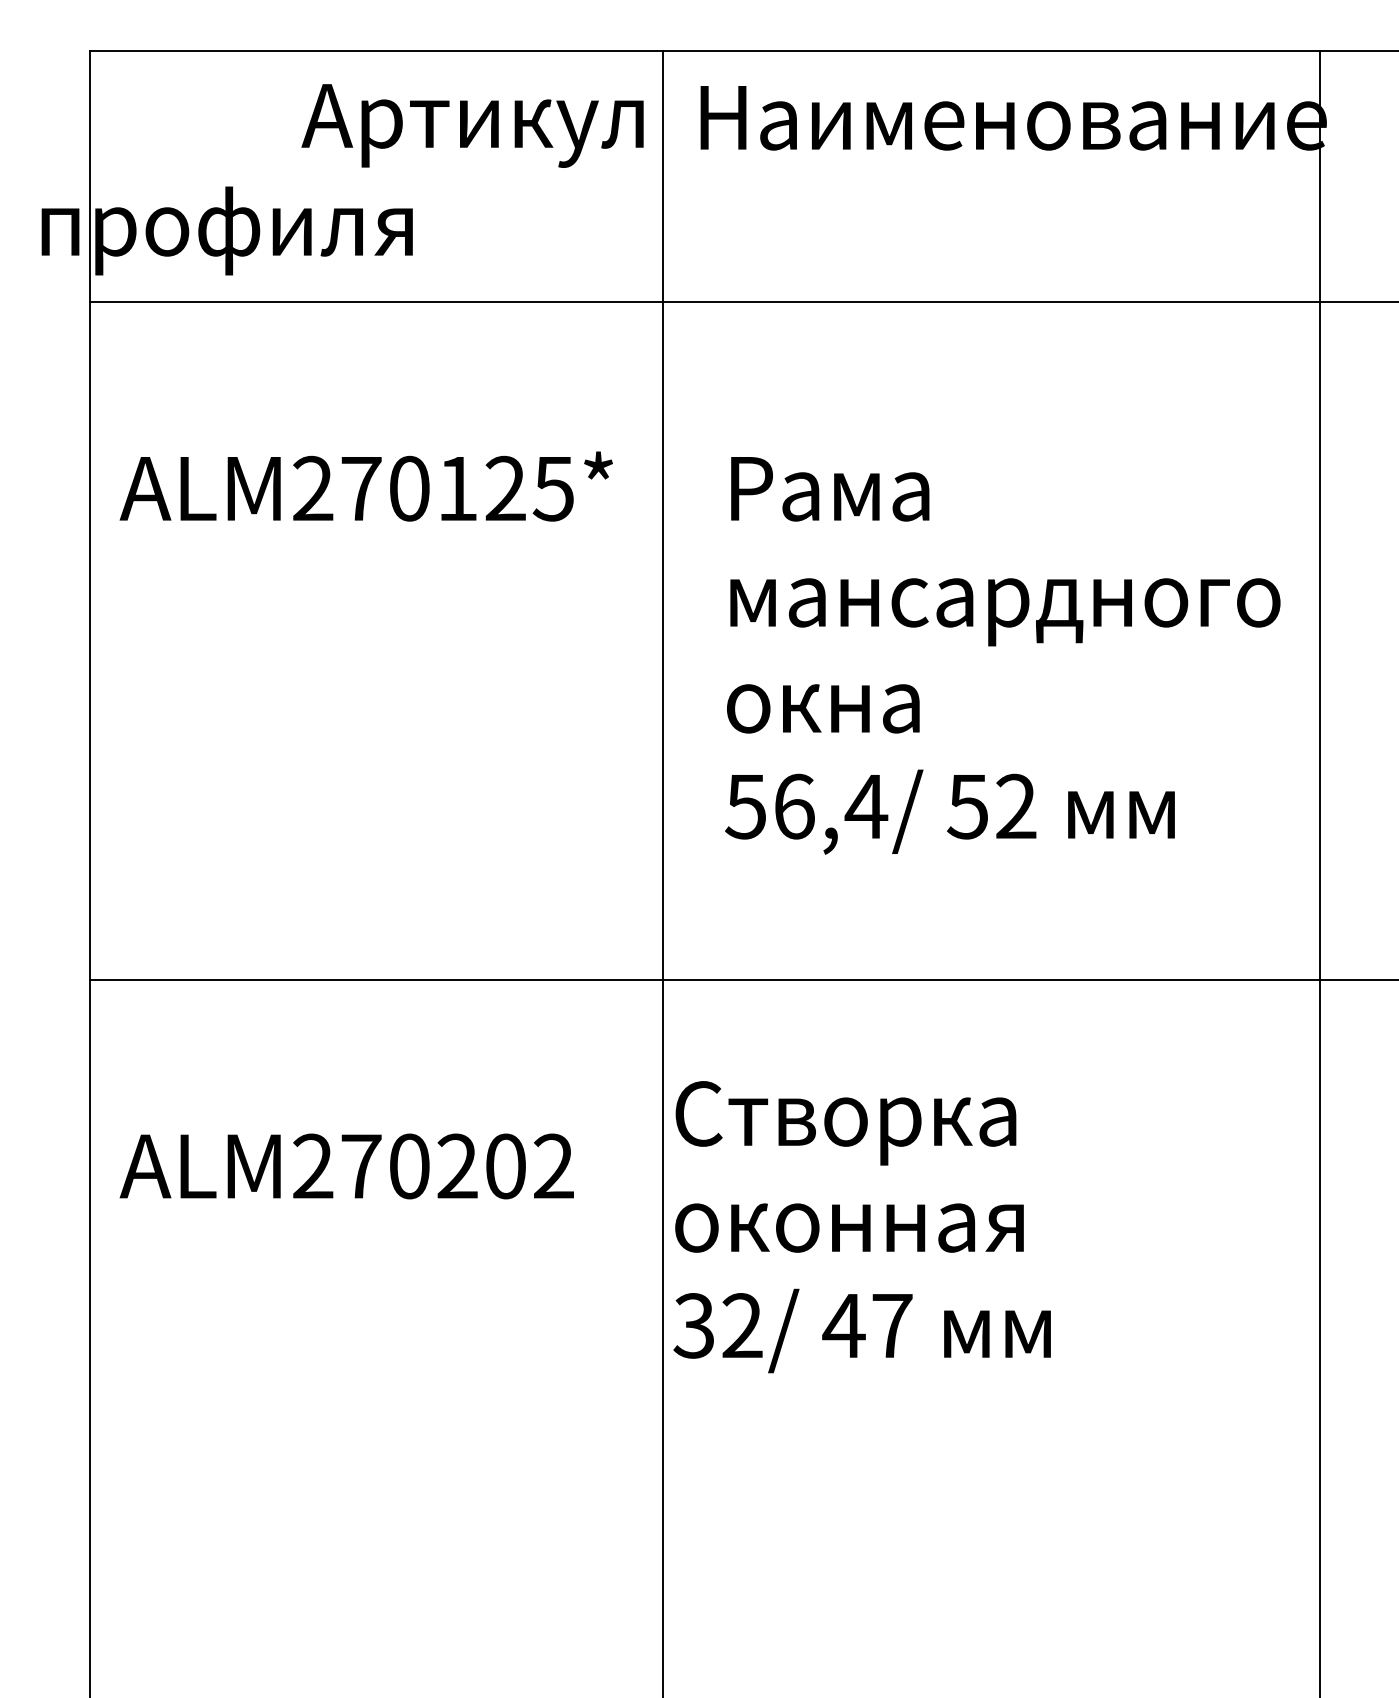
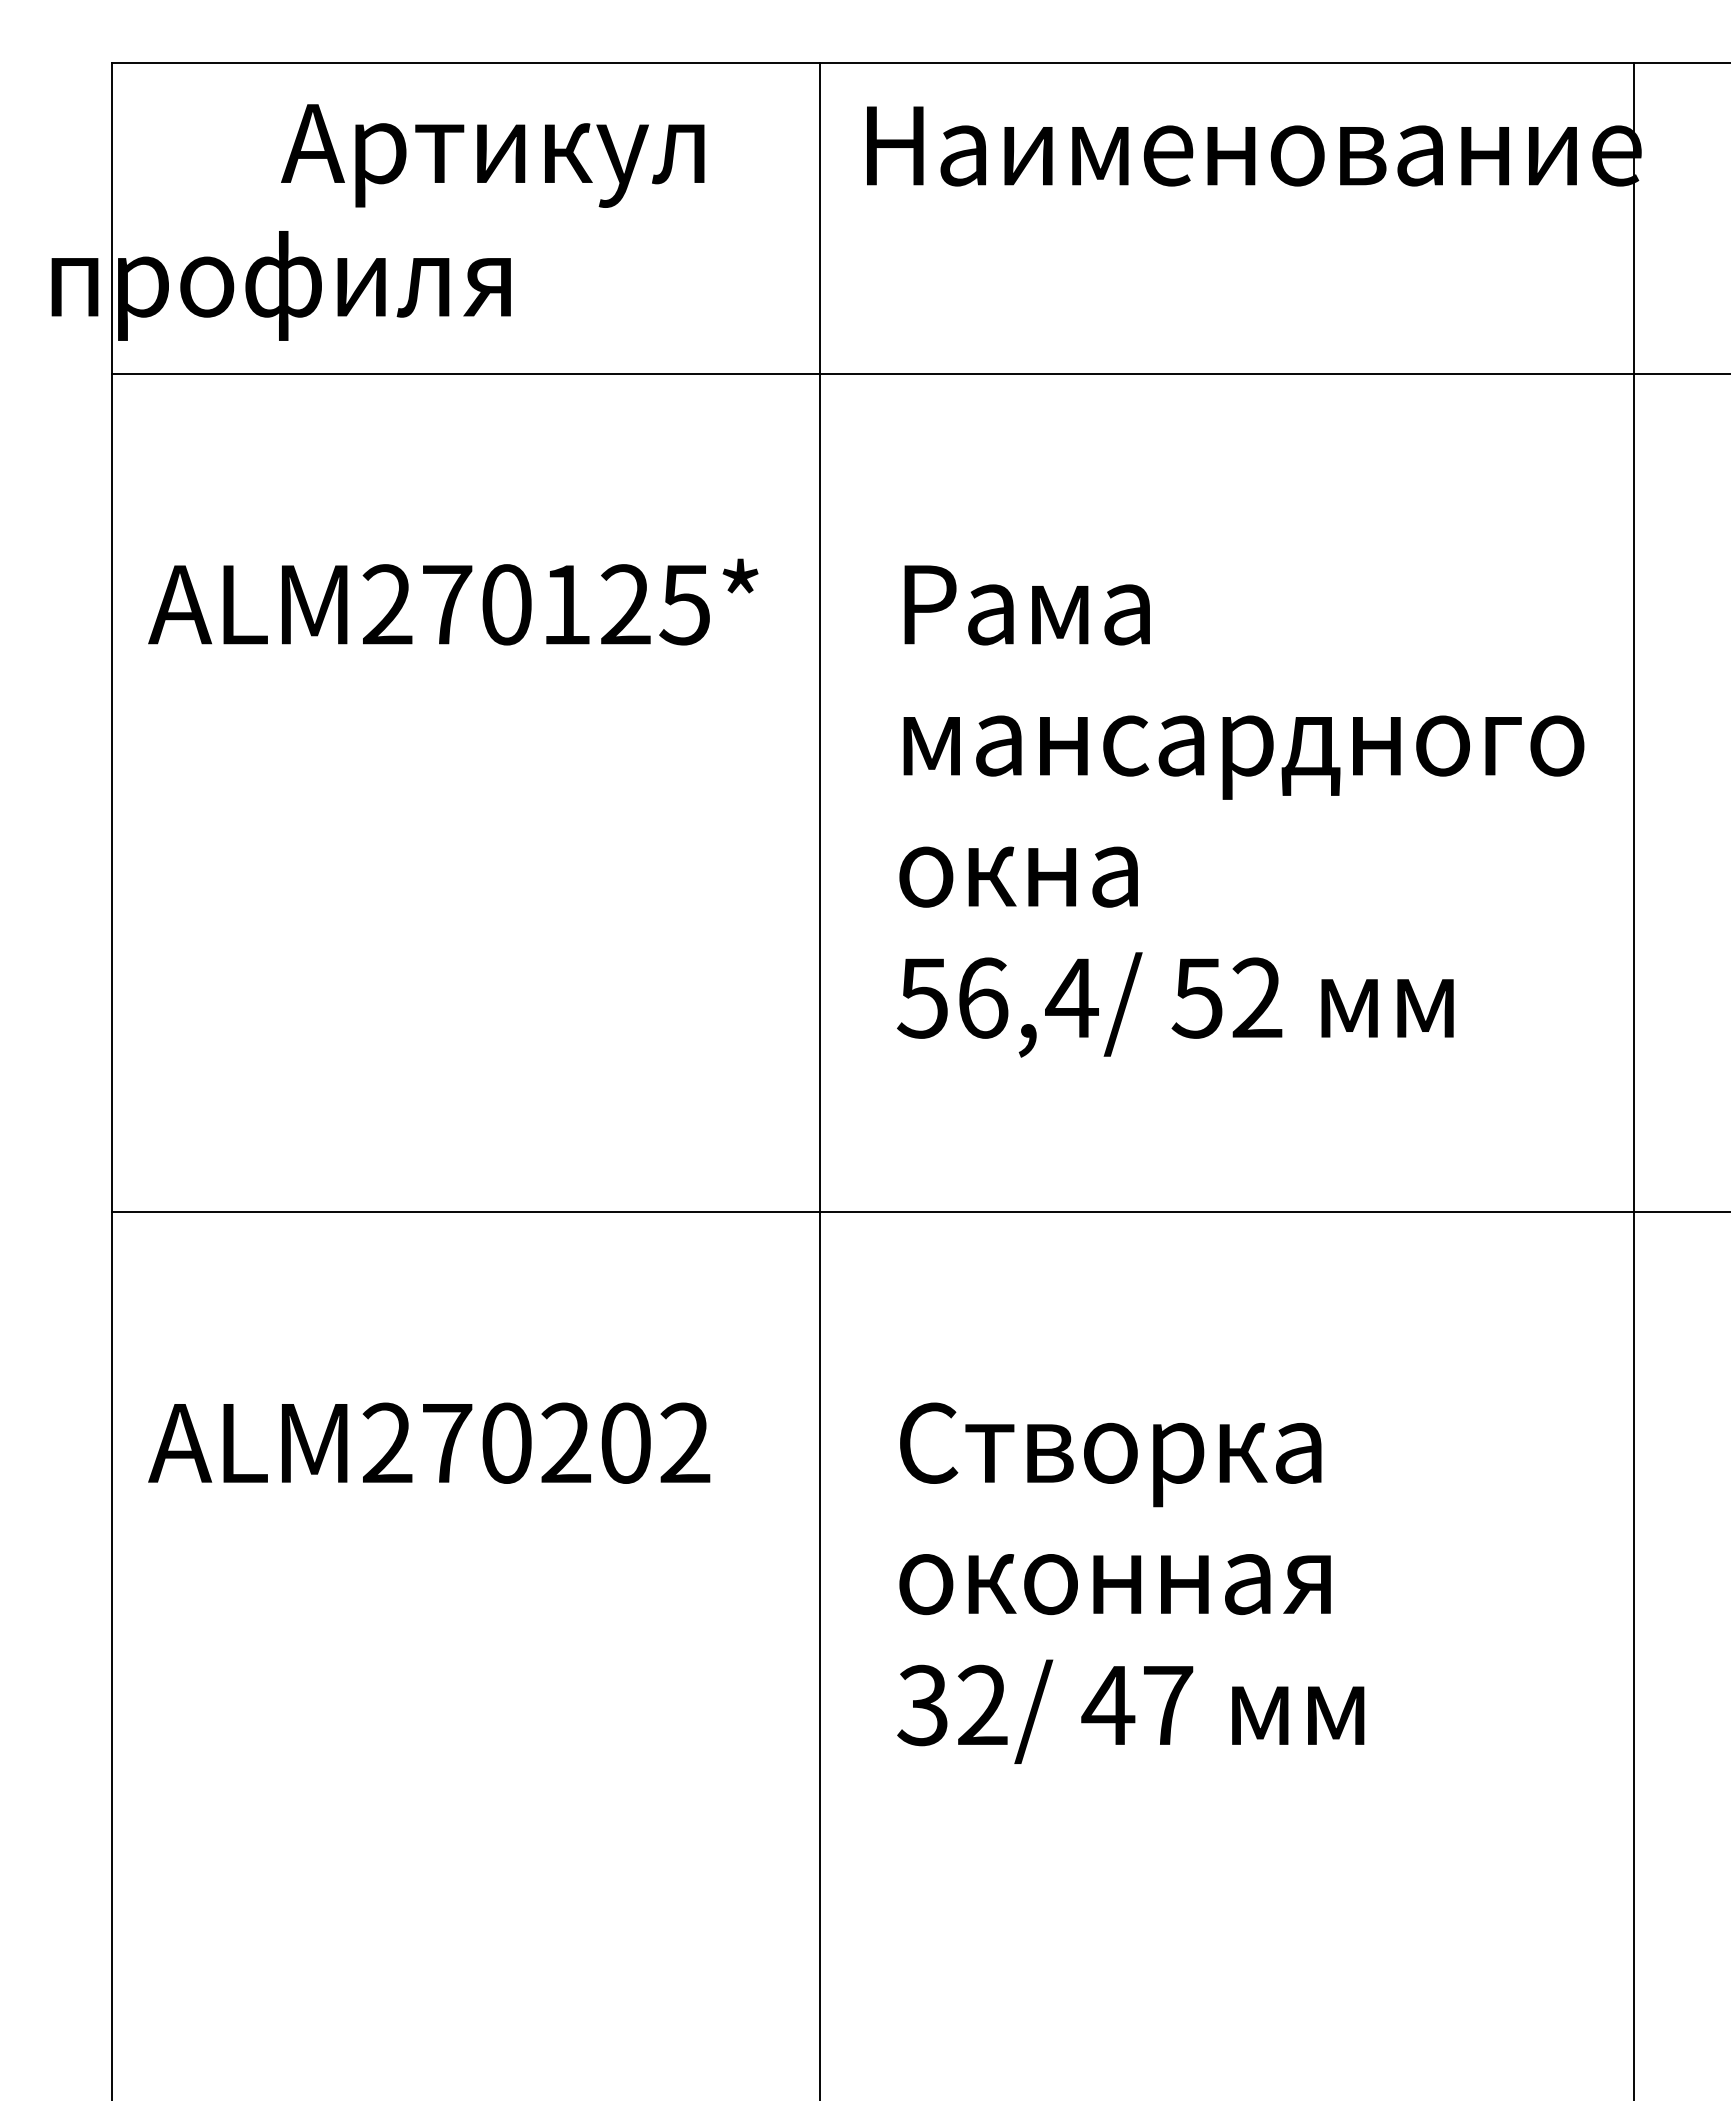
text: (472, 125) -> (492, 155), moved
text: (861, 1226) -> (1130, 1582), moved

